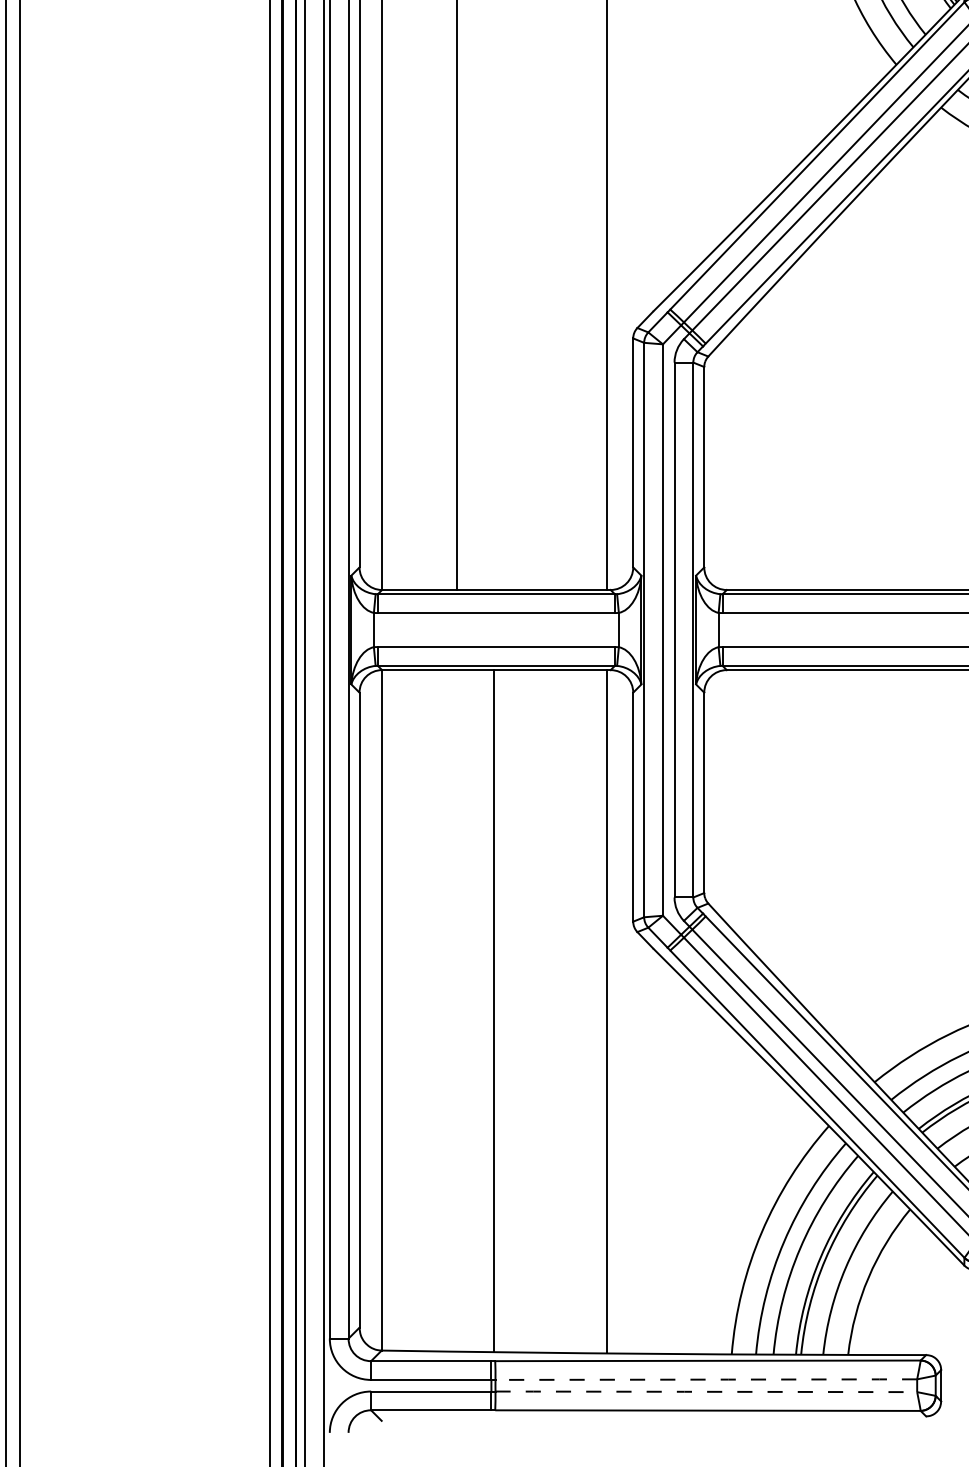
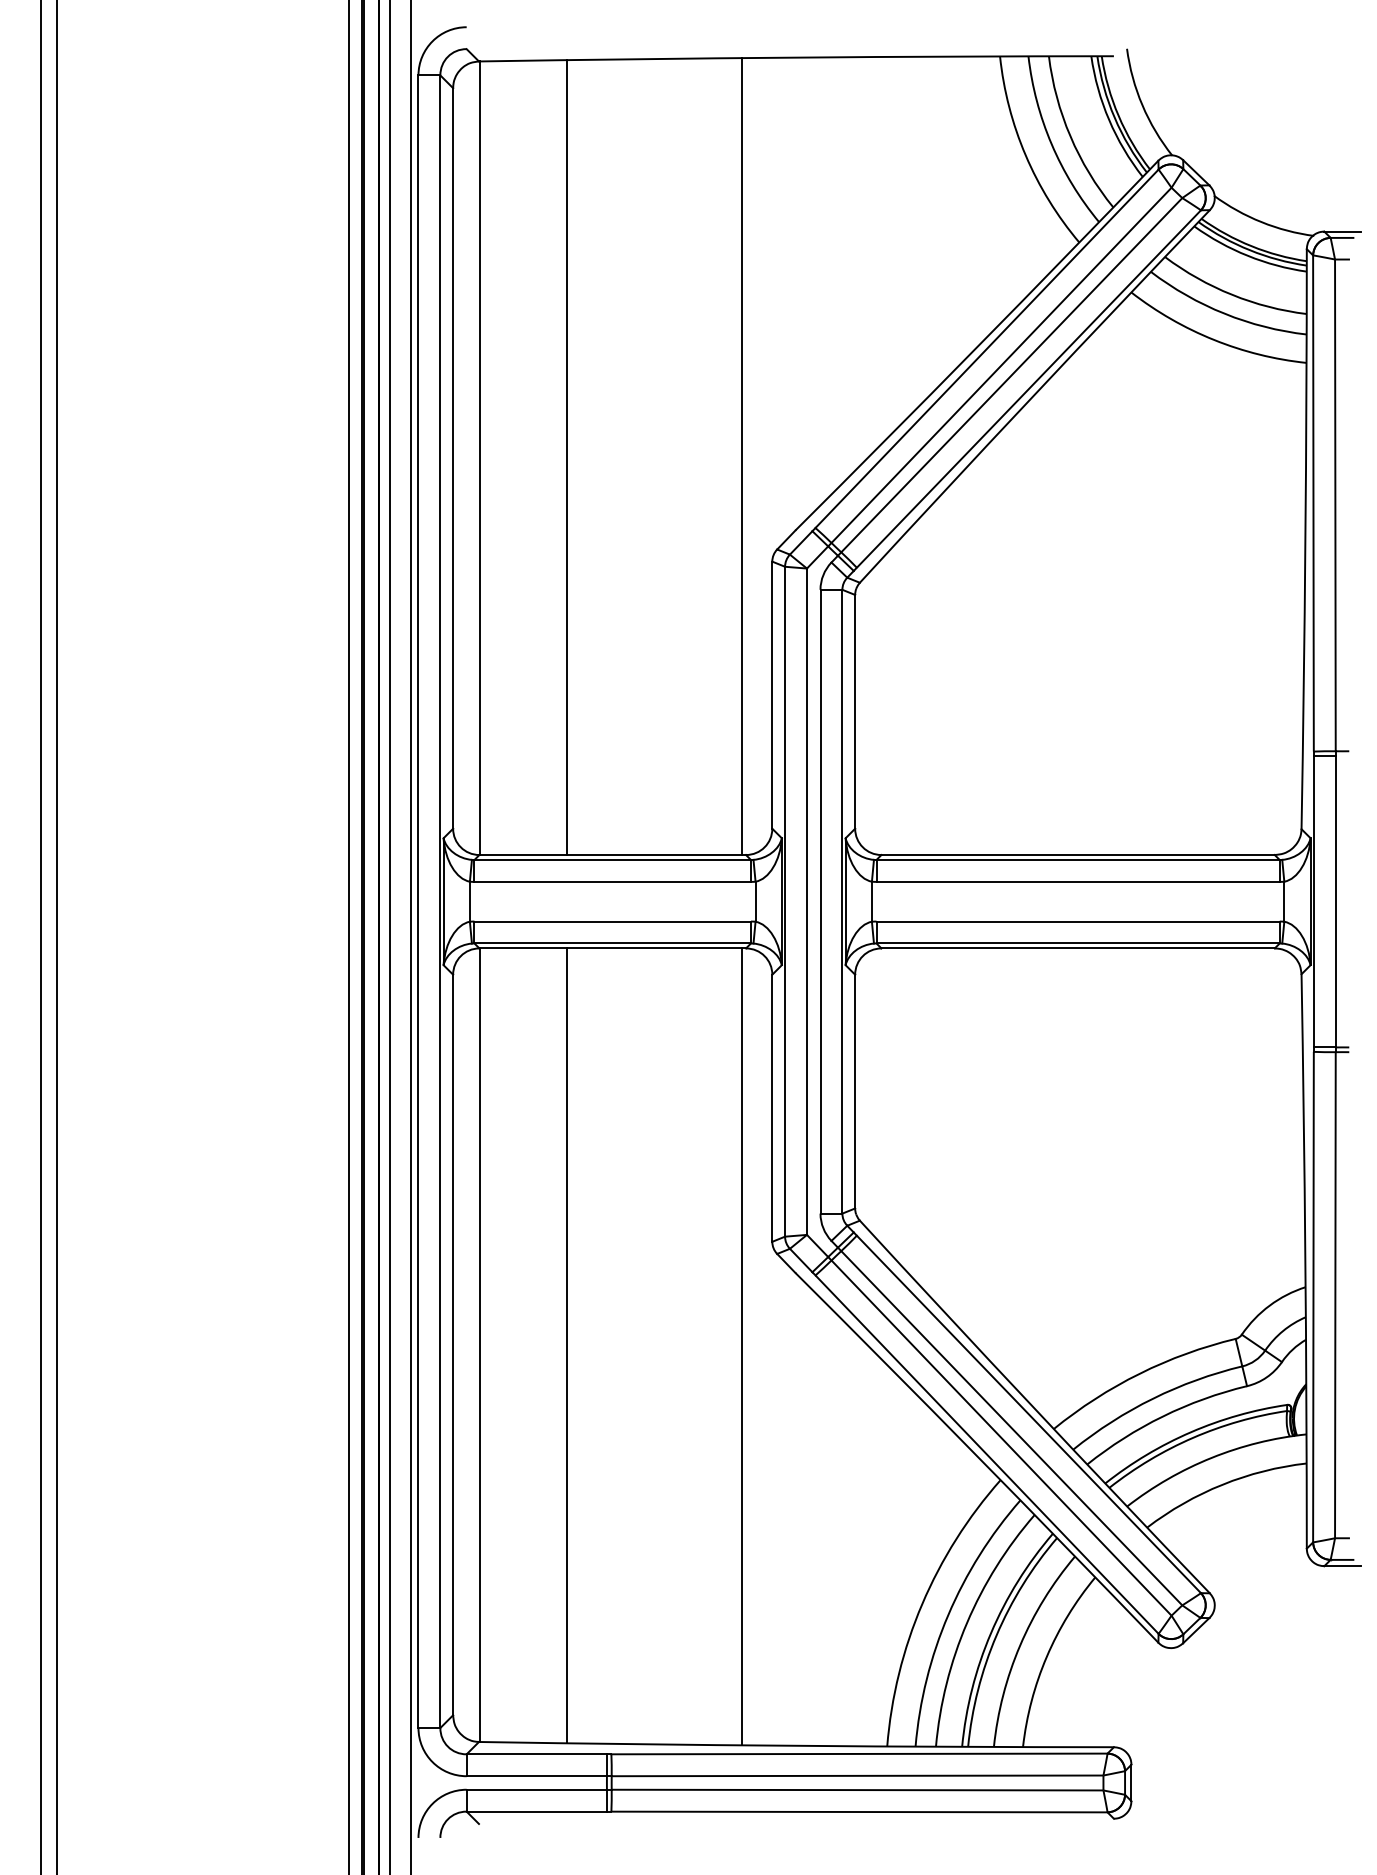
line: (494, 1010) -> (567, 1345), moved
line: (707, 1379) -> (859, 1775), dashed -> solid
line: (704, 1392) -> (855, 1790), dashed -> solid

